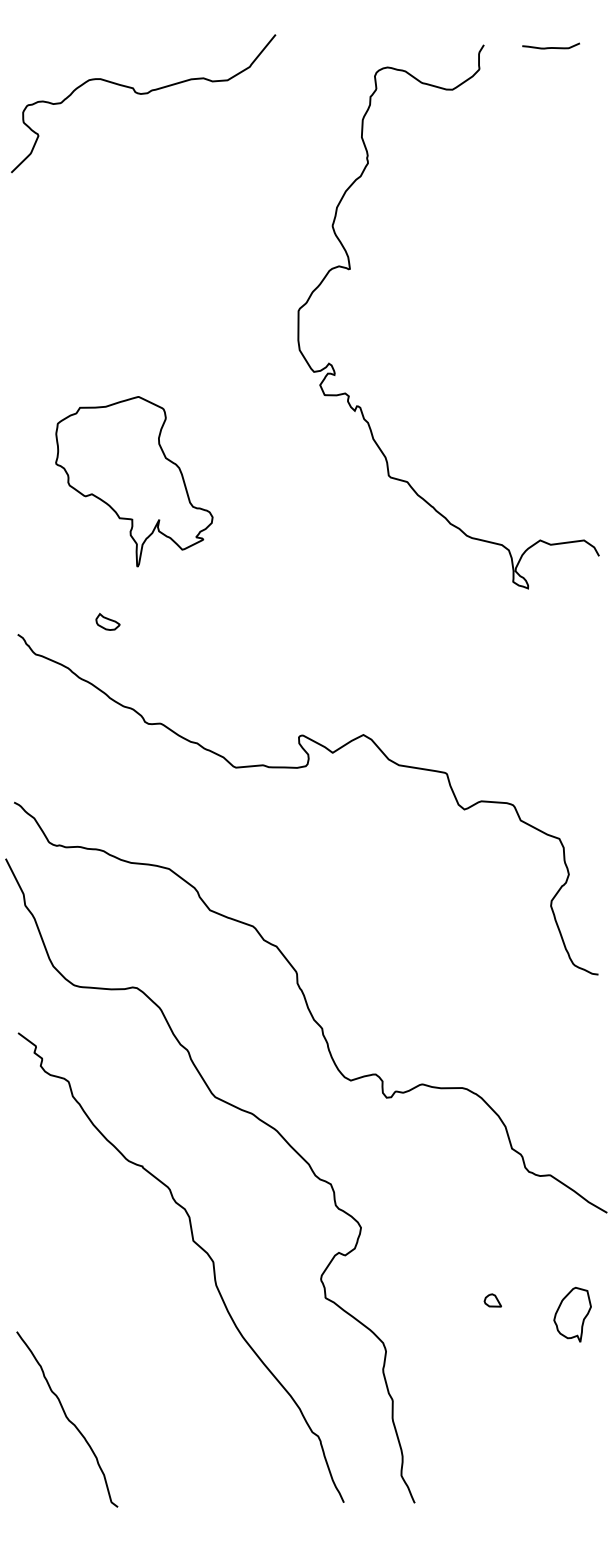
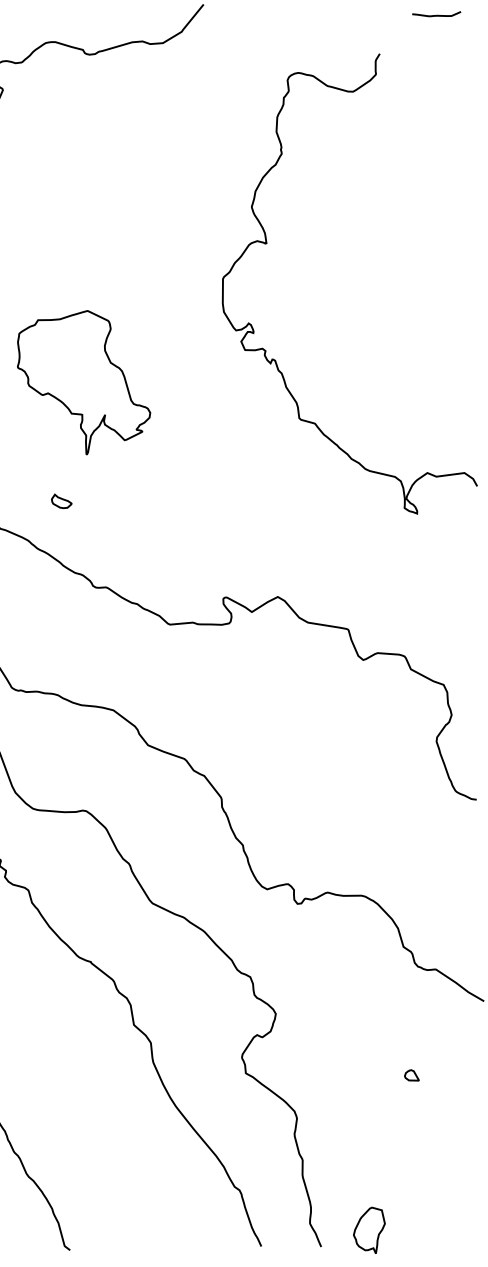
curve: (350, 269) -> (266, 243), moved
part: (492, 1300) -> (411, 1075), moved
part: (572, 1314) -> (369, 1230), moved

